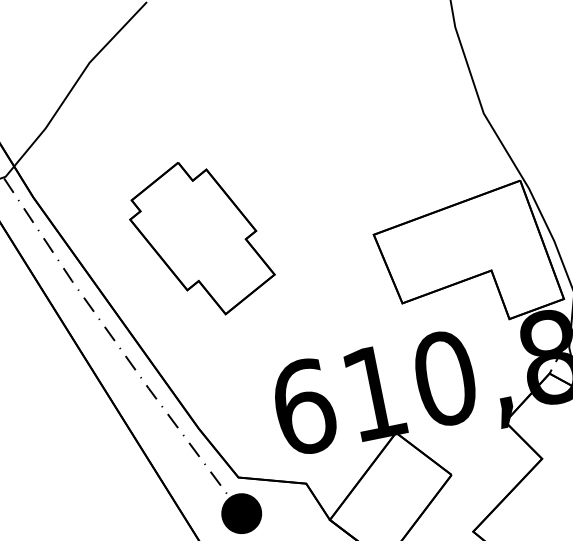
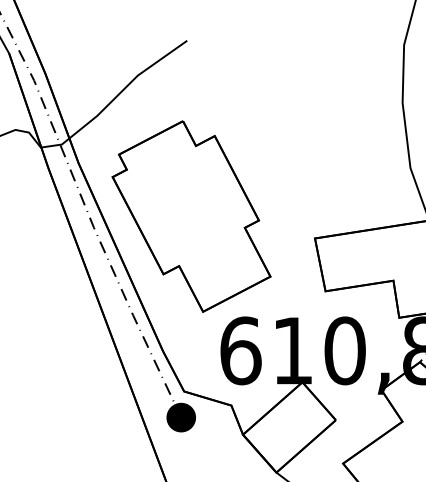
part: (200, 238) -> (191, 216), size x1.67

